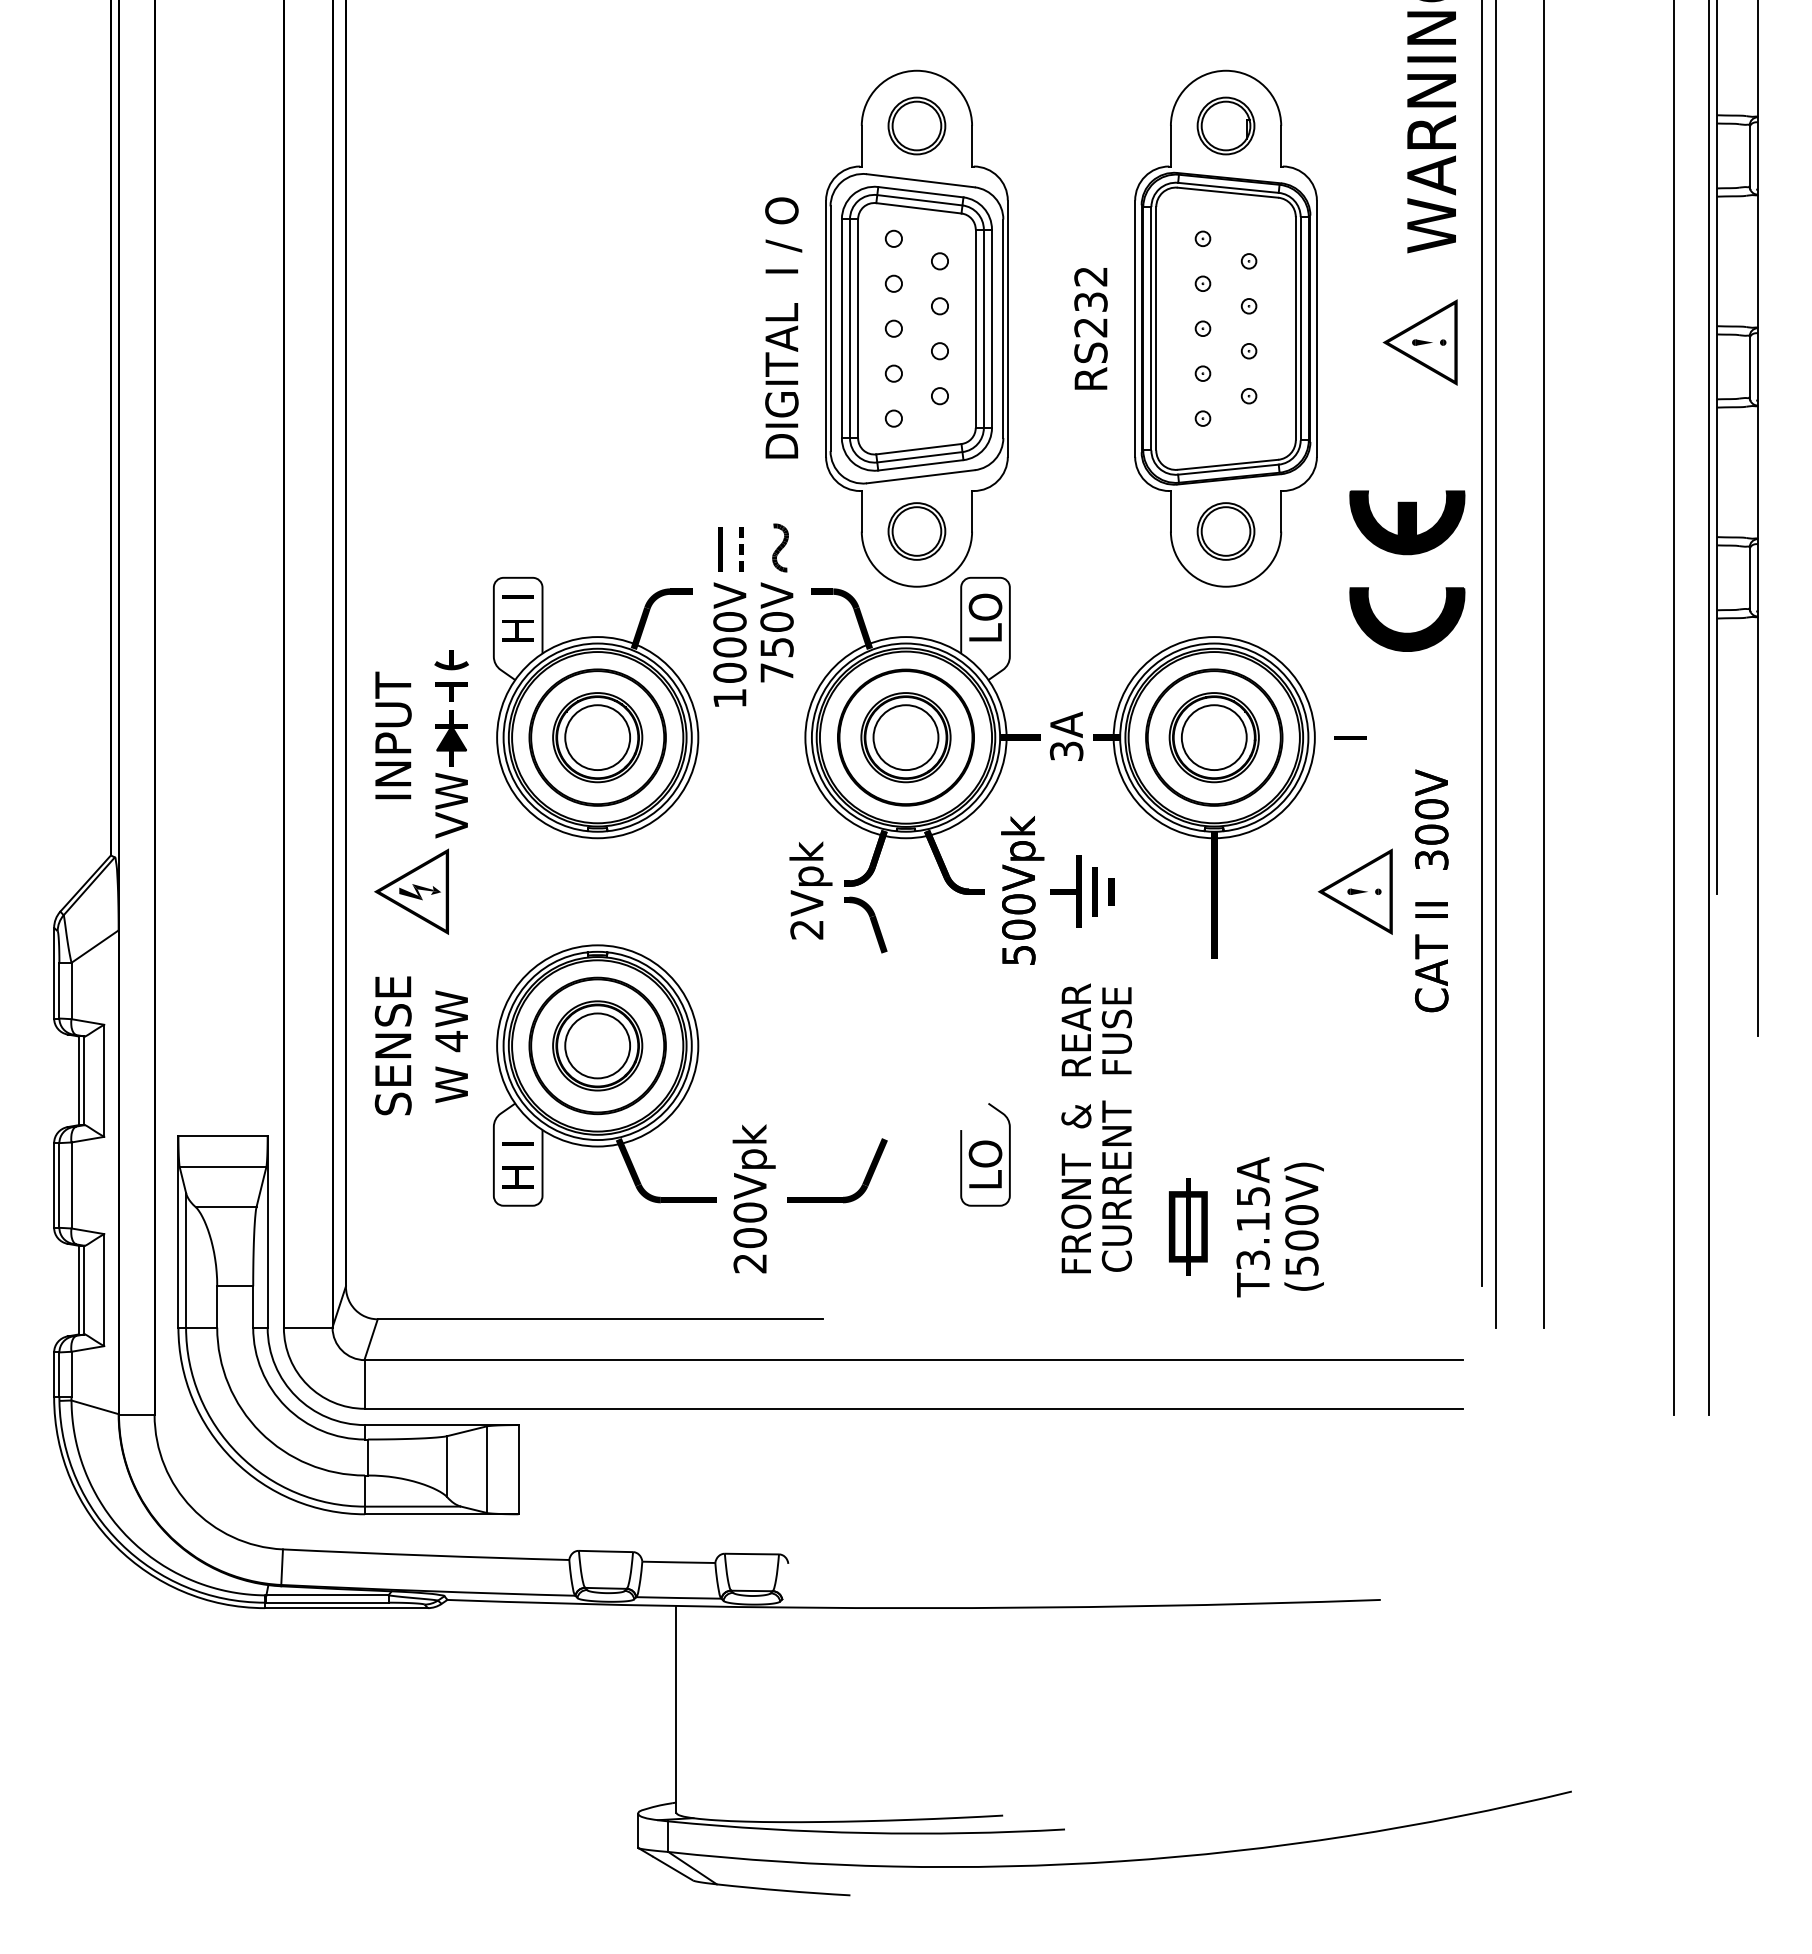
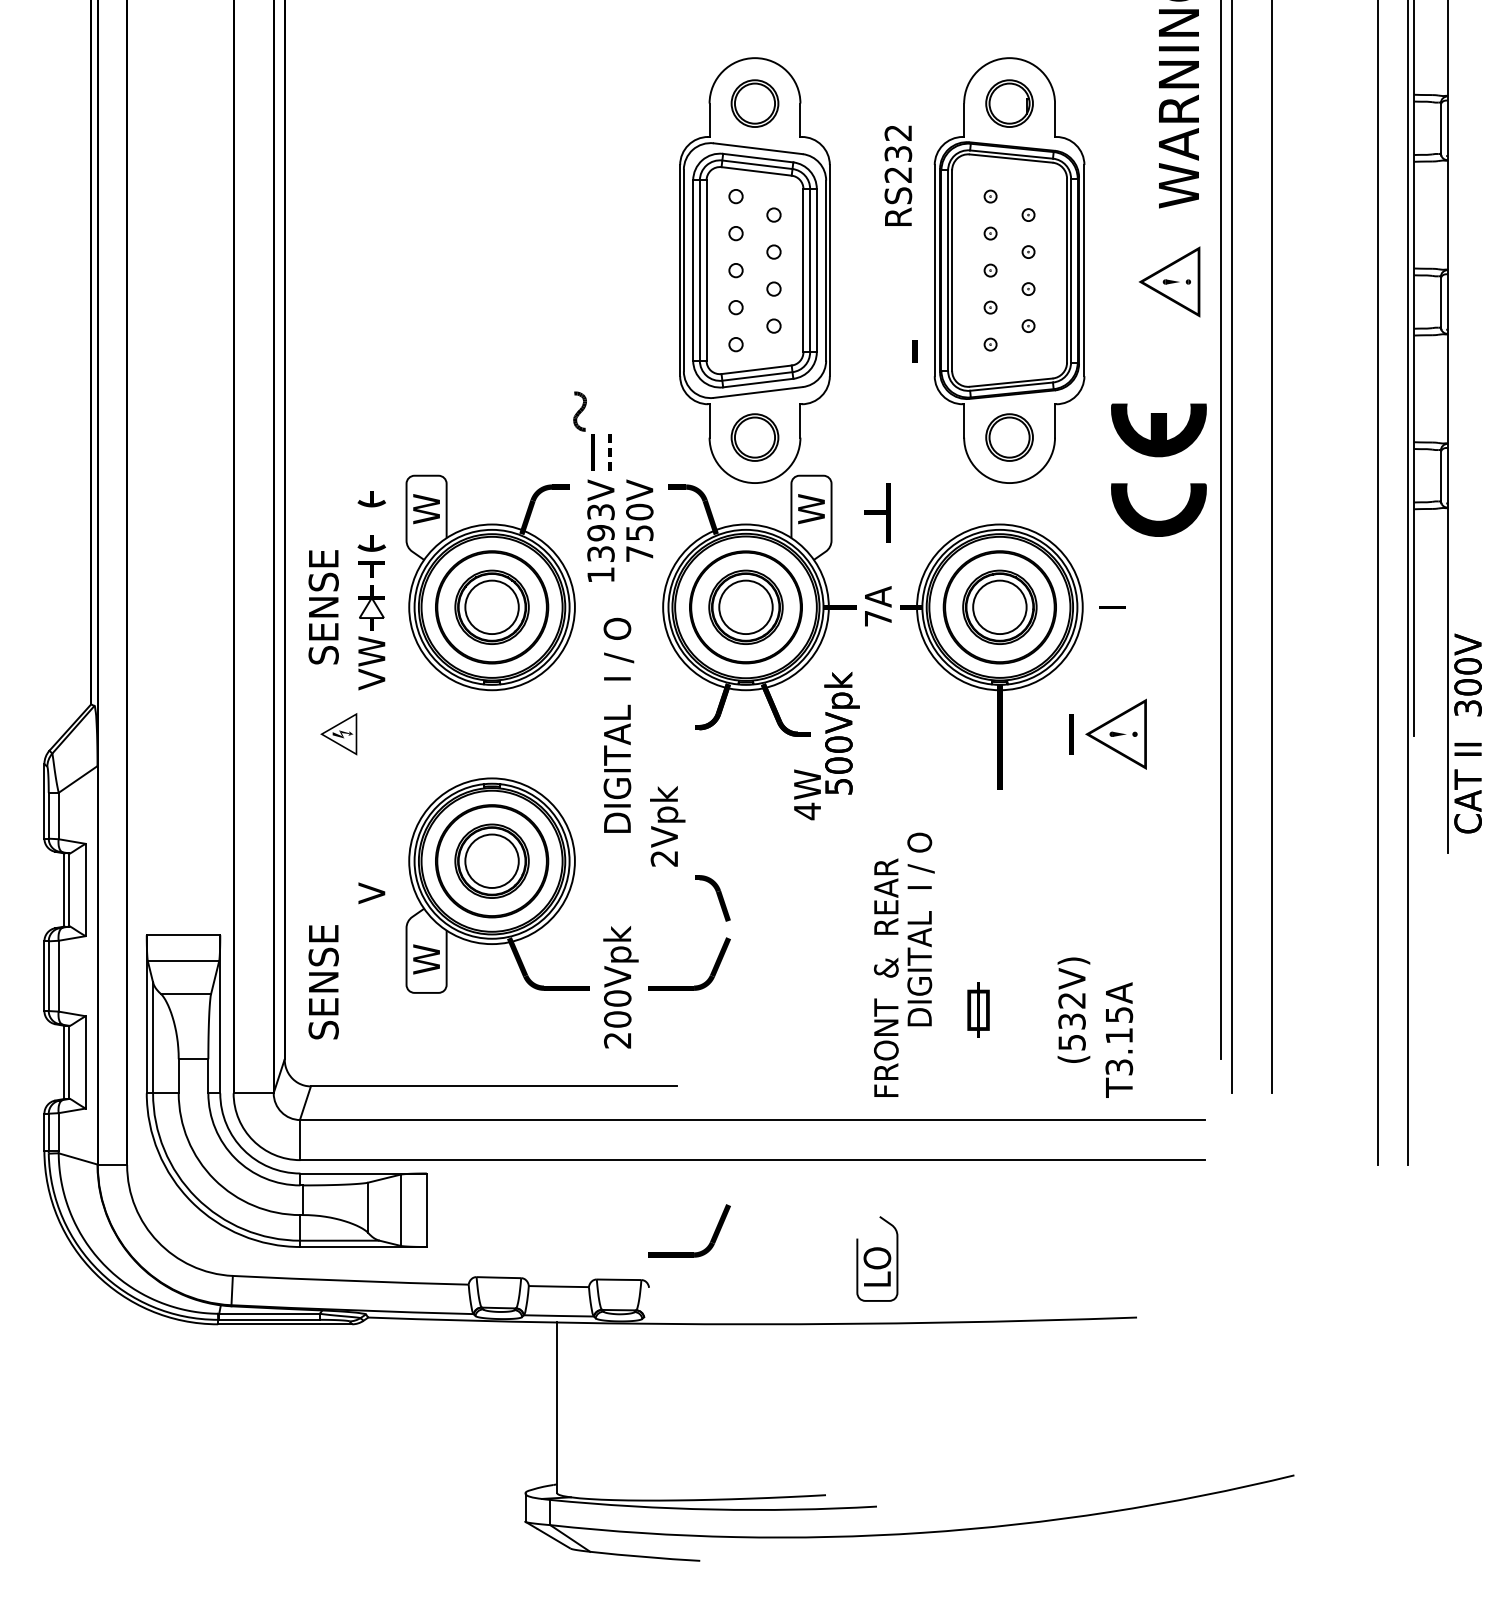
text: (783, 327) -> (618, 725), moved
text: (1090, 328) -> (897, 175), moved
curve: (780, 547) -> (580, 411), moved
part: (451, 606) -> (371, 499), added
text: (985, 617) -> (811, 508), LO -> W
text: (518, 618) -> (426, 509), H I -> W
text: (729, 647) -> (600, 533), 1000V -> 1393V
text: (392, 737) -> (323, 607), INPUT -> SENSE
fill: (451, 738) -> (371, 608), removed
text: (1066, 750) -> (878, 617), 3A -> 7A
text: (810, 890) -> (667, 826), moved
text: (1431, 890) -> (1467, 733), moved
part: (411, 891) -> (338, 734), size x0.6
part: (1065, 891) -> (877, 512), moved
line: (1094, 891) -> (1070, 734), moved
line: (1111, 891) -> (915, 351), moved
curve: (870, 921) -> (716, 895), moved
text: (451, 1021) -> (807, 795), moved
text: (392, 1045) -> (323, 981), moved
text: (451, 1084) -> (371, 893), W -> V
text: (1076, 1128) -> (886, 977), moved
text: (1118, 1129) -> (921, 930), CURRENT  FUSE -> DIGITAL  I / O
part: (985, 1154) -> (877, 1258), moved
text: (518, 1165) -> (426, 959), H I -> W
part: (1188, 1226) -> (978, 1009), size x0.7
text: (1252, 1226) -> (1118, 1039), moved
text: (1301, 1227) -> (1071, 1010), (500V) -> (532V)
curve: (843, 1520) -> (694, 1252), added

